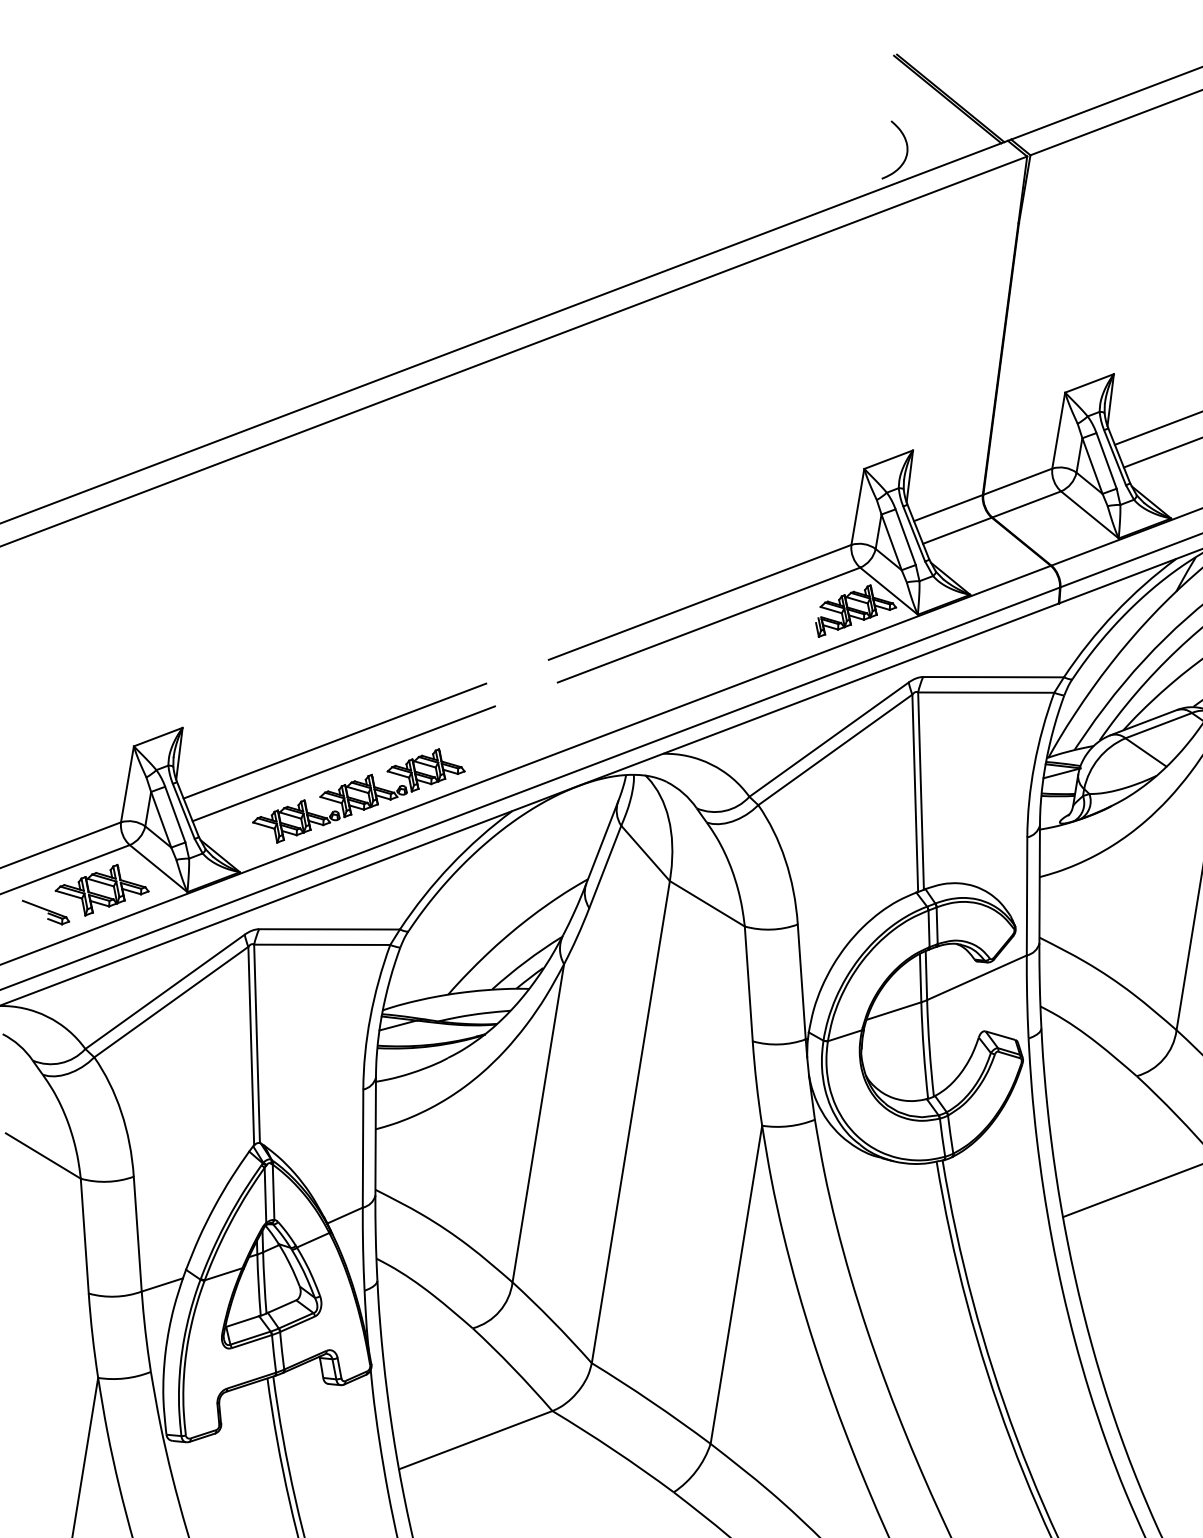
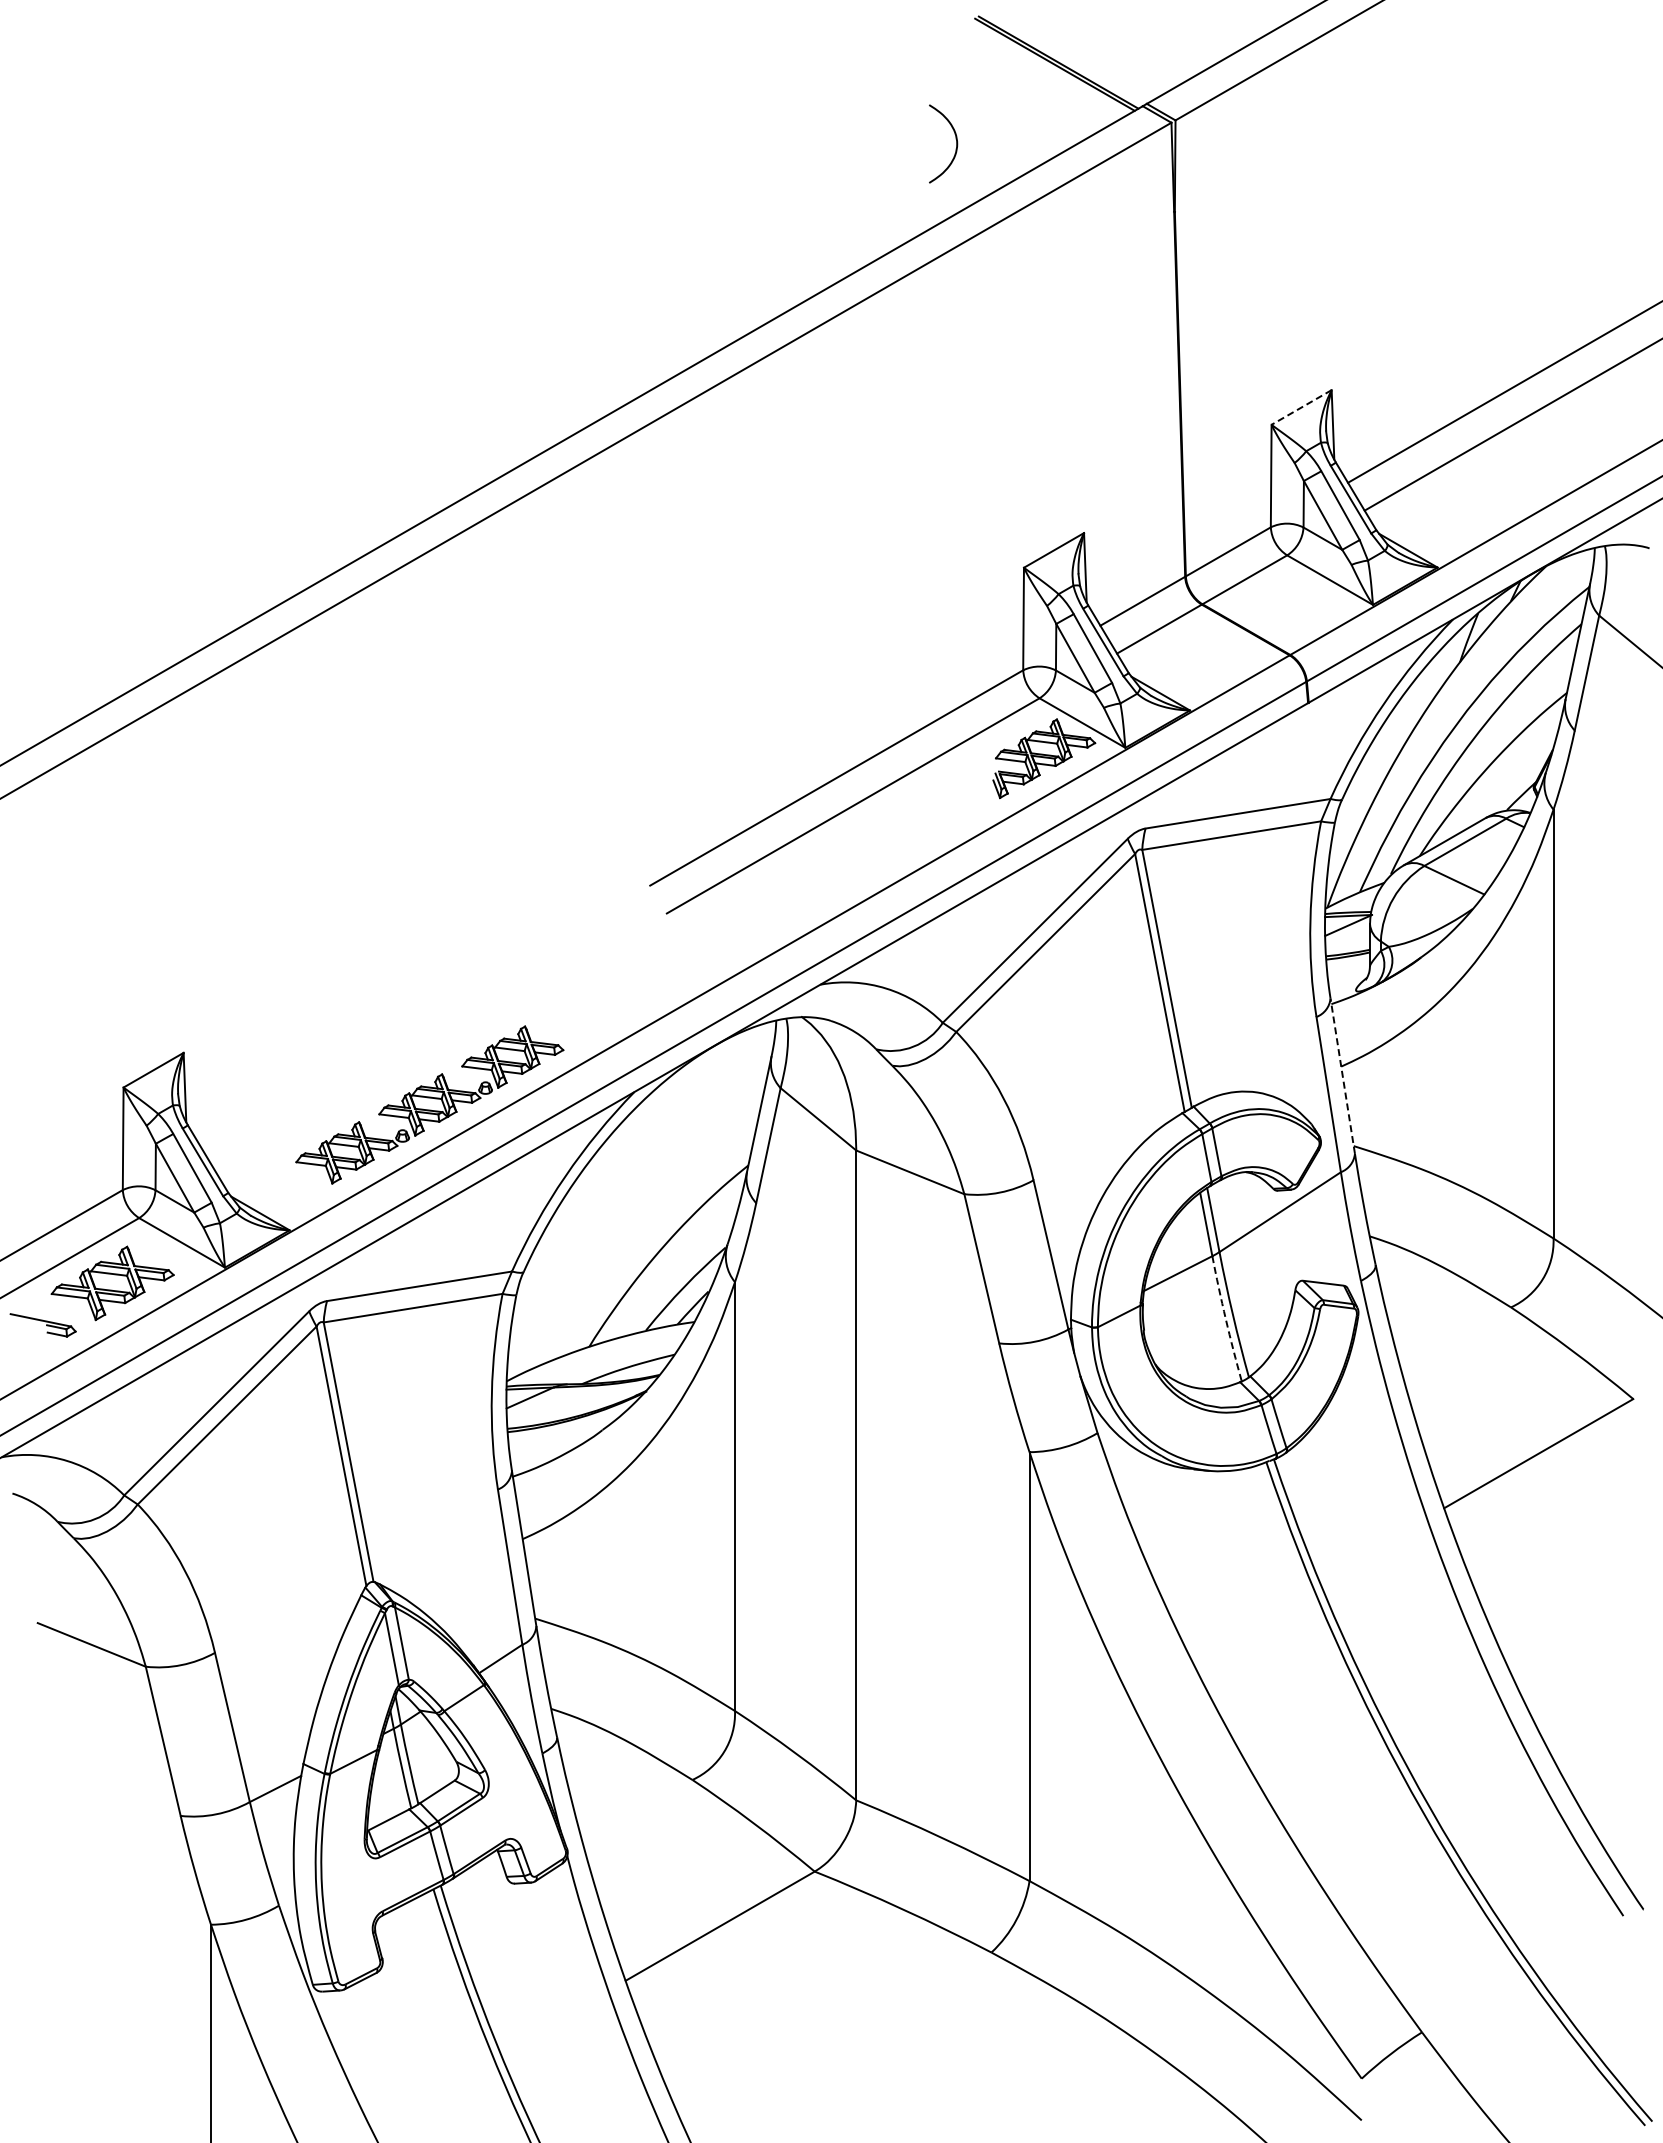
curve: (906, 149) -> (955, 139), moved
line: (1089, 383) -> (1301, 407), solid -> dashed
line: (334, 740) -> (386, 1037), removed
line: (343, 763) -> (402, 1065), removed
line: (1039, 884) -> (1342, 1076), solid -> dashed
arc: (923, 1050) -> (1225, 1319), solid -> dashed

